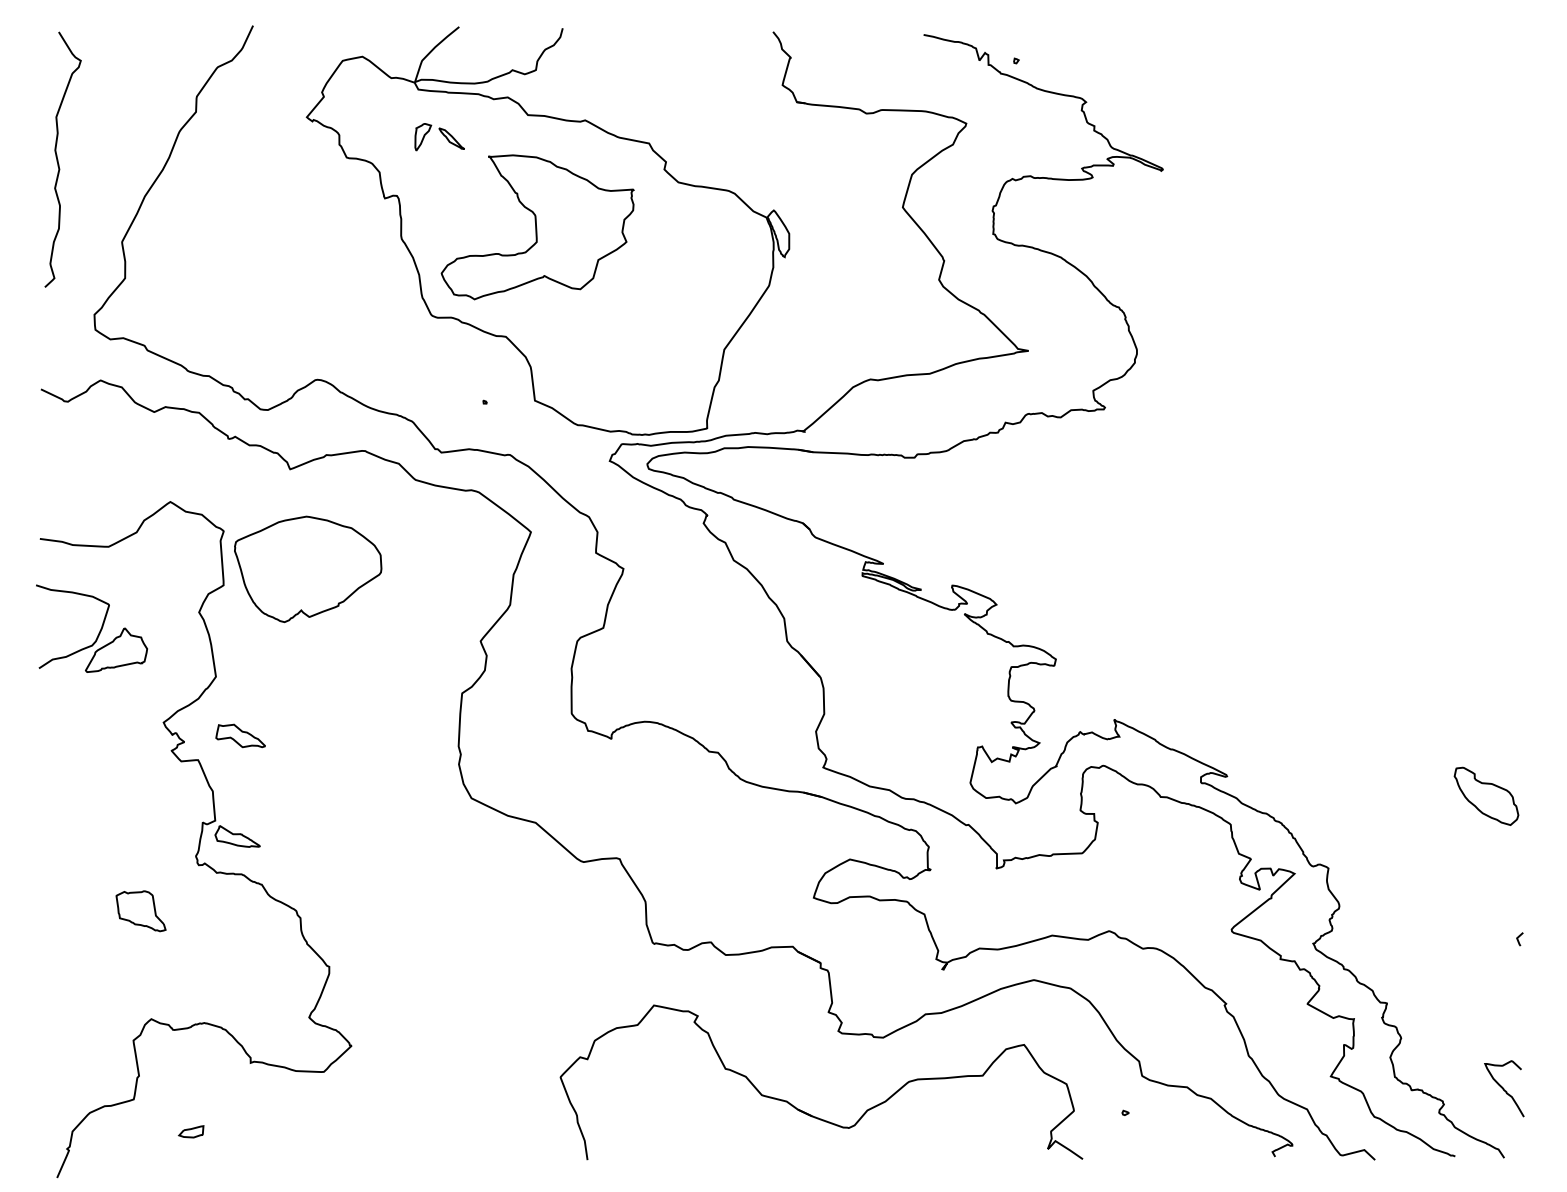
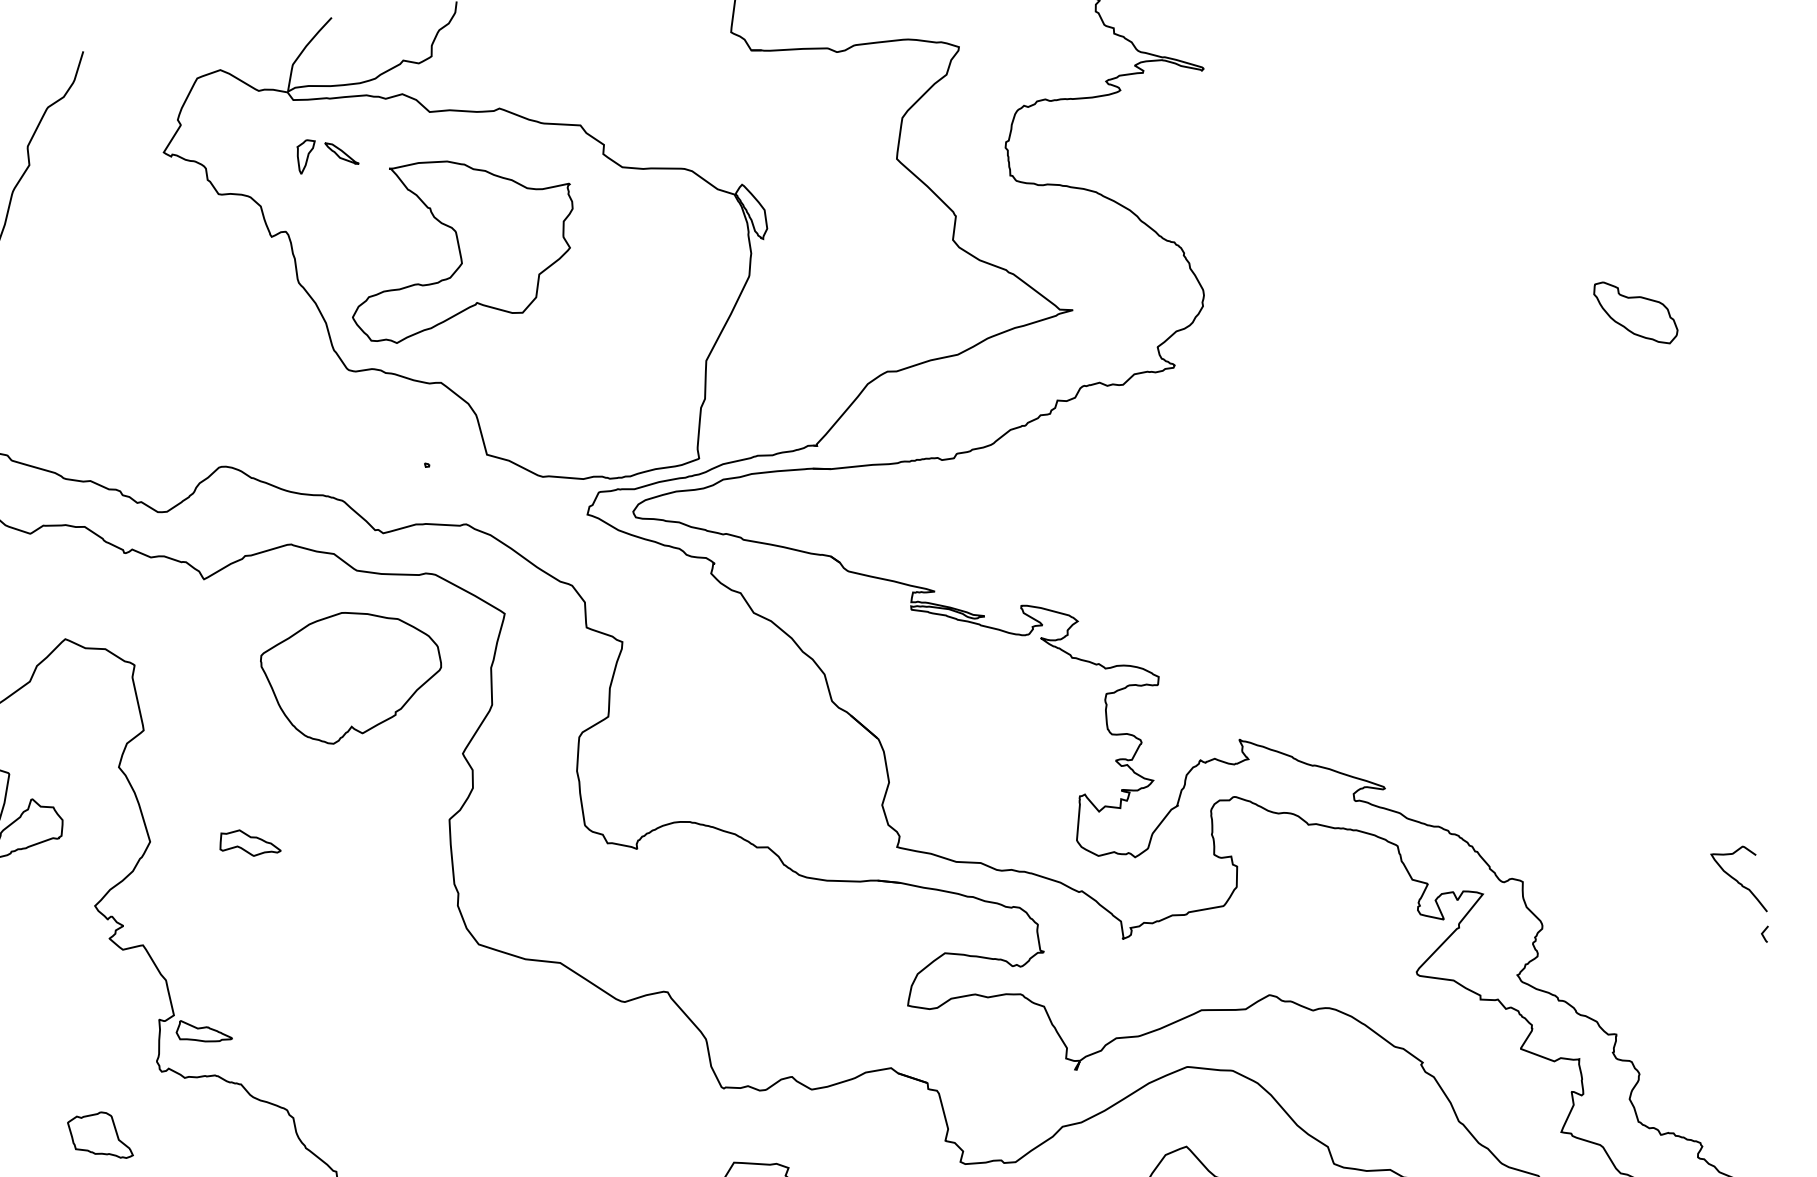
part: (308, 568) -> (353, 675), moved
part: (240, 735) -> (249, 842), moved
part: (1486, 795) -> (1635, 311), moved
curve: (1504, 1088) -> (1738, 880), moved

